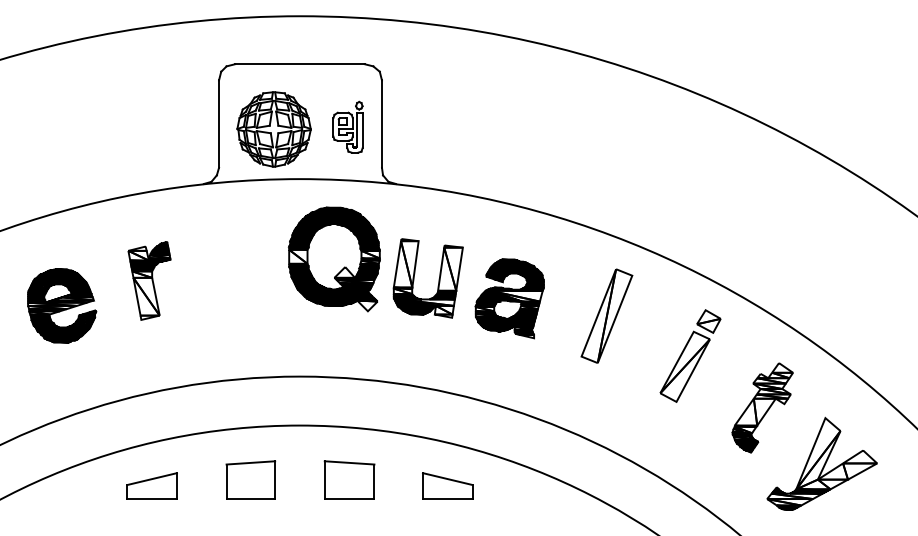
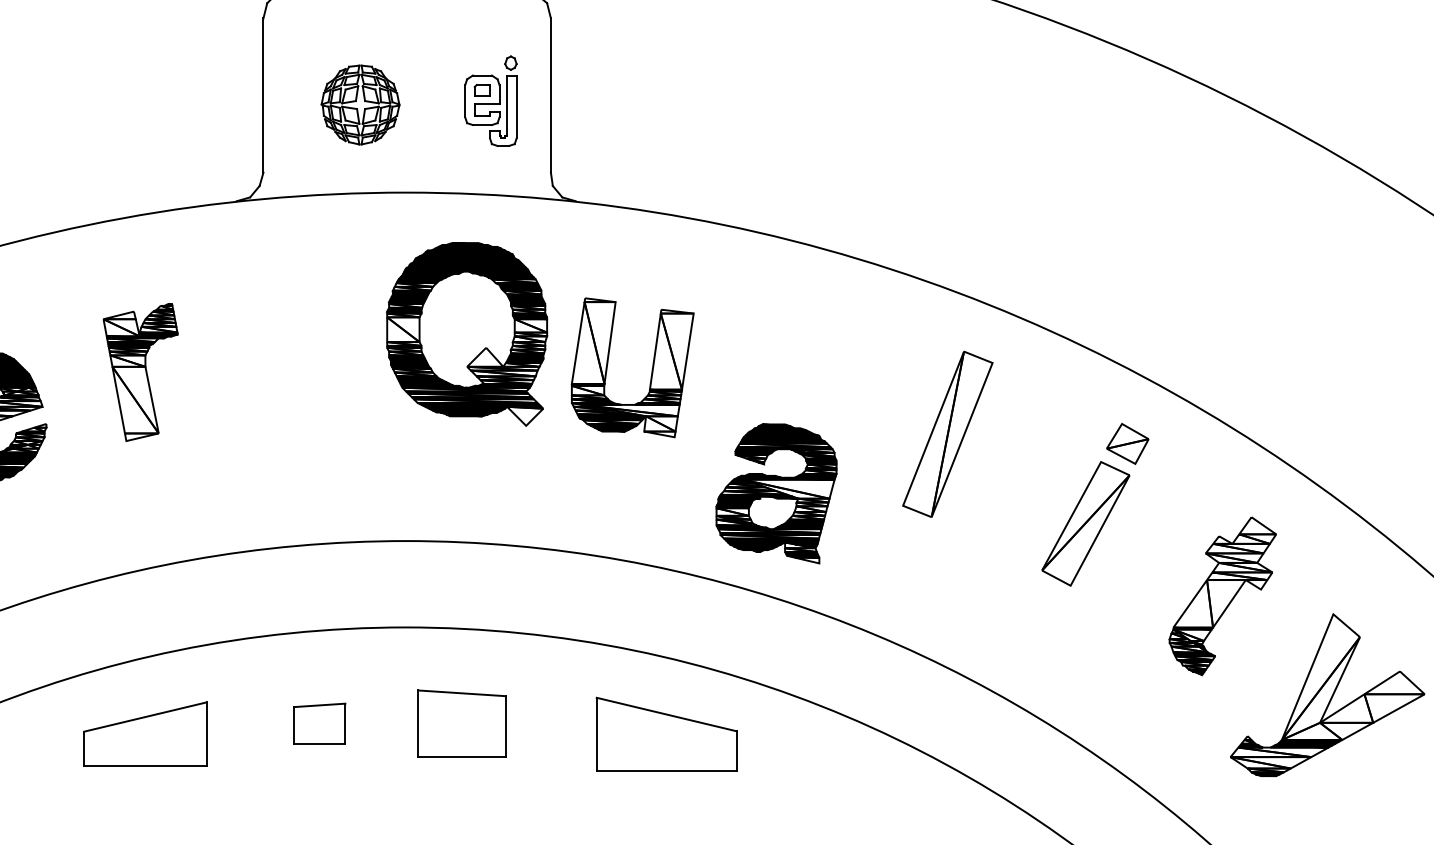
part: (273, 129) -> (359, 105), size x0.6
part: (509, 298) -> (775, 493), moved
part: (250, 479) -> (318, 722), size x0.6
part: (349, 479) -> (461, 722), moved
part: (151, 485) -> (144, 733), size x1.4
part: (447, 485) -> (666, 733), size x1.6

